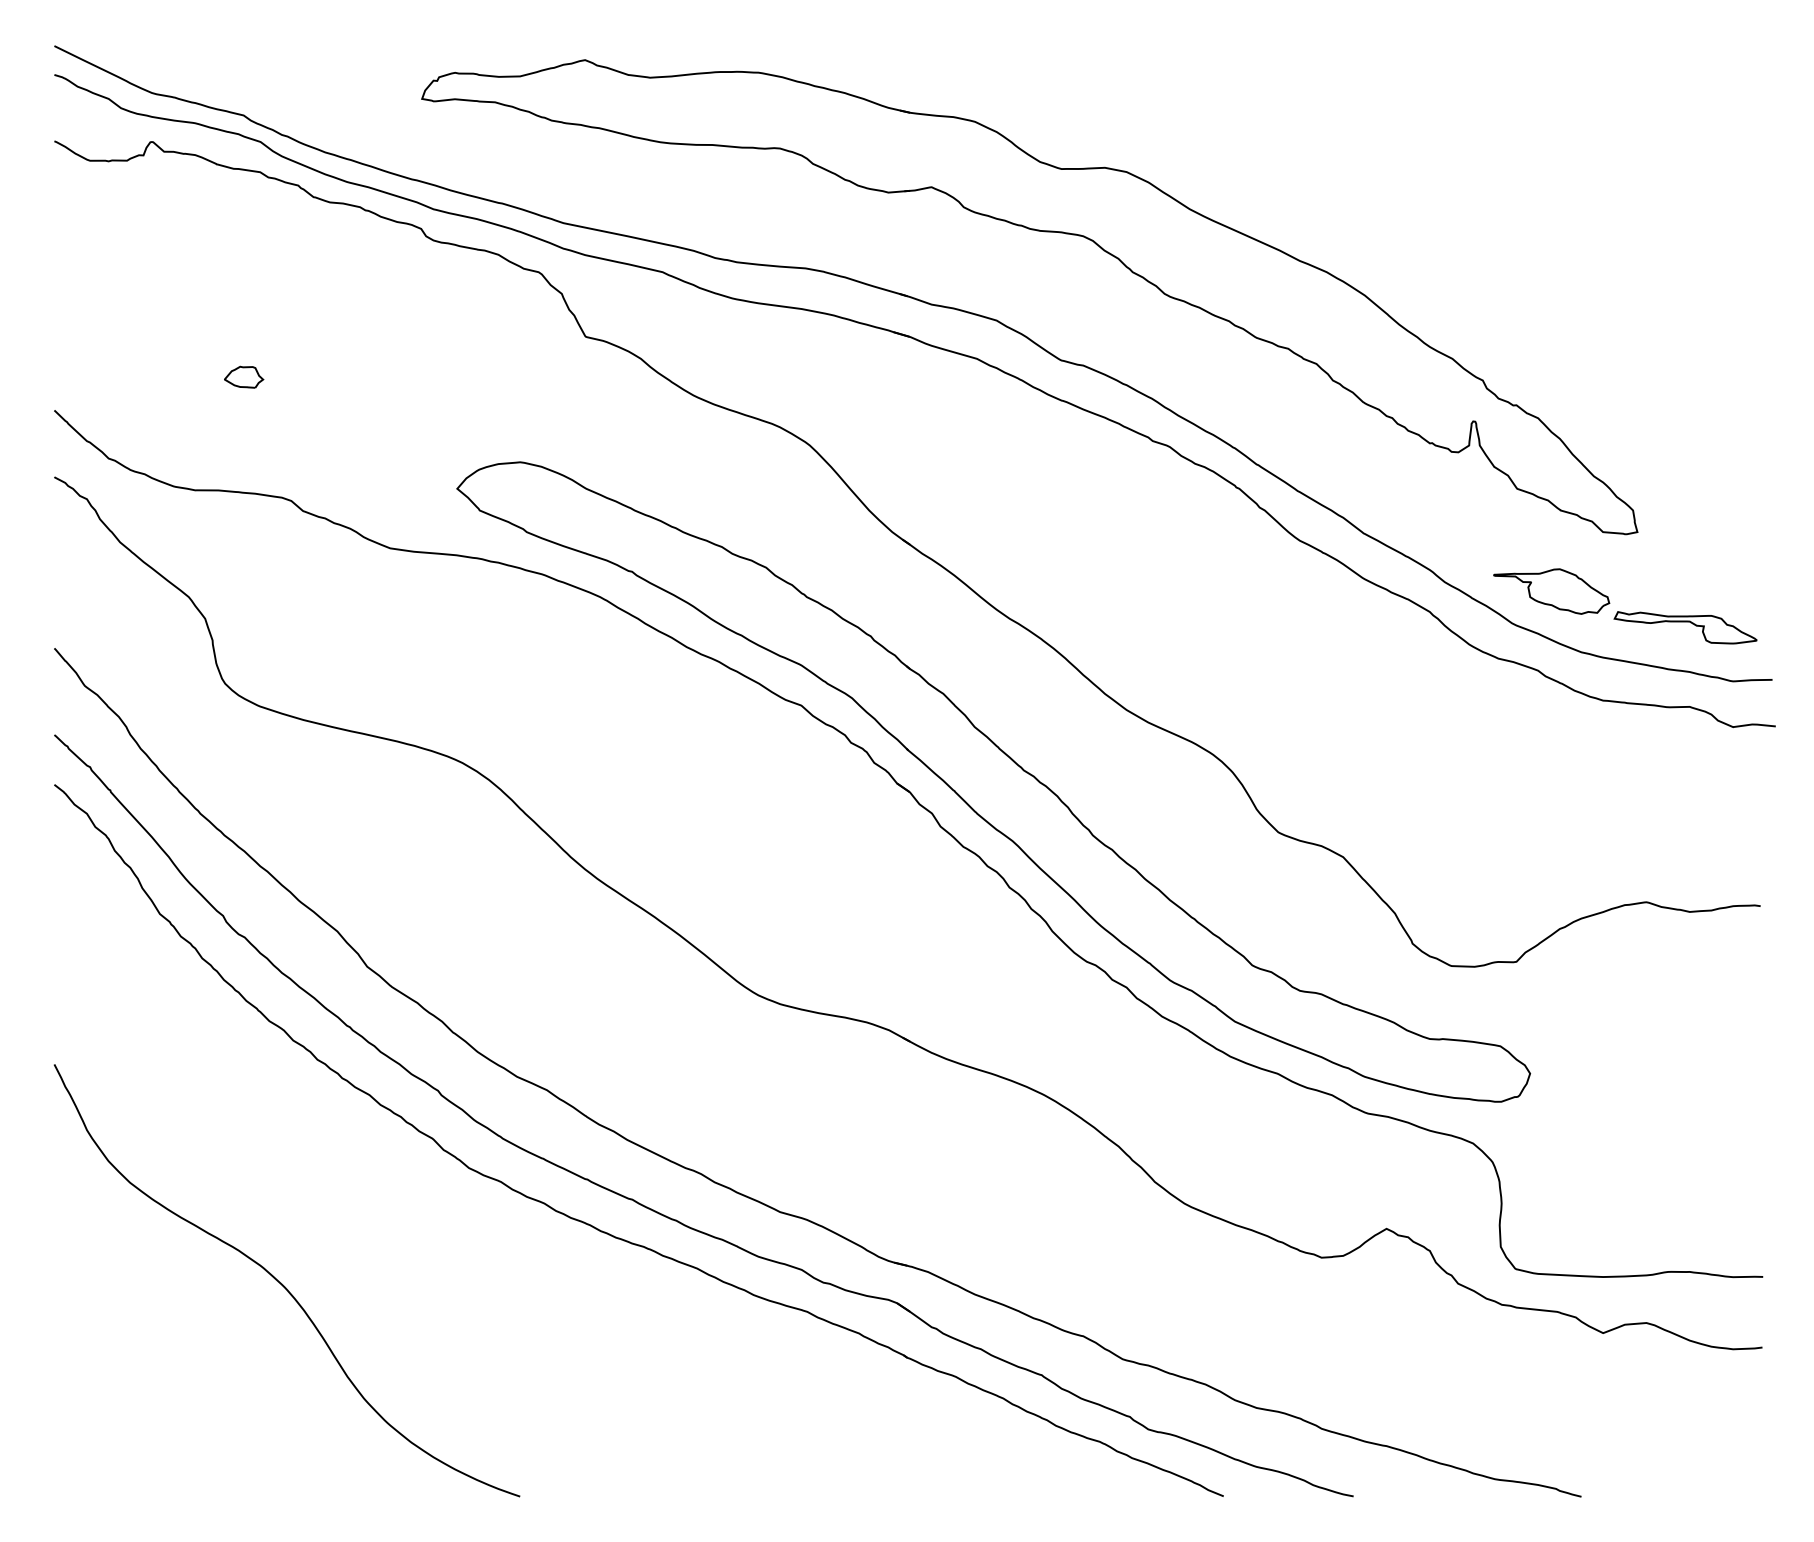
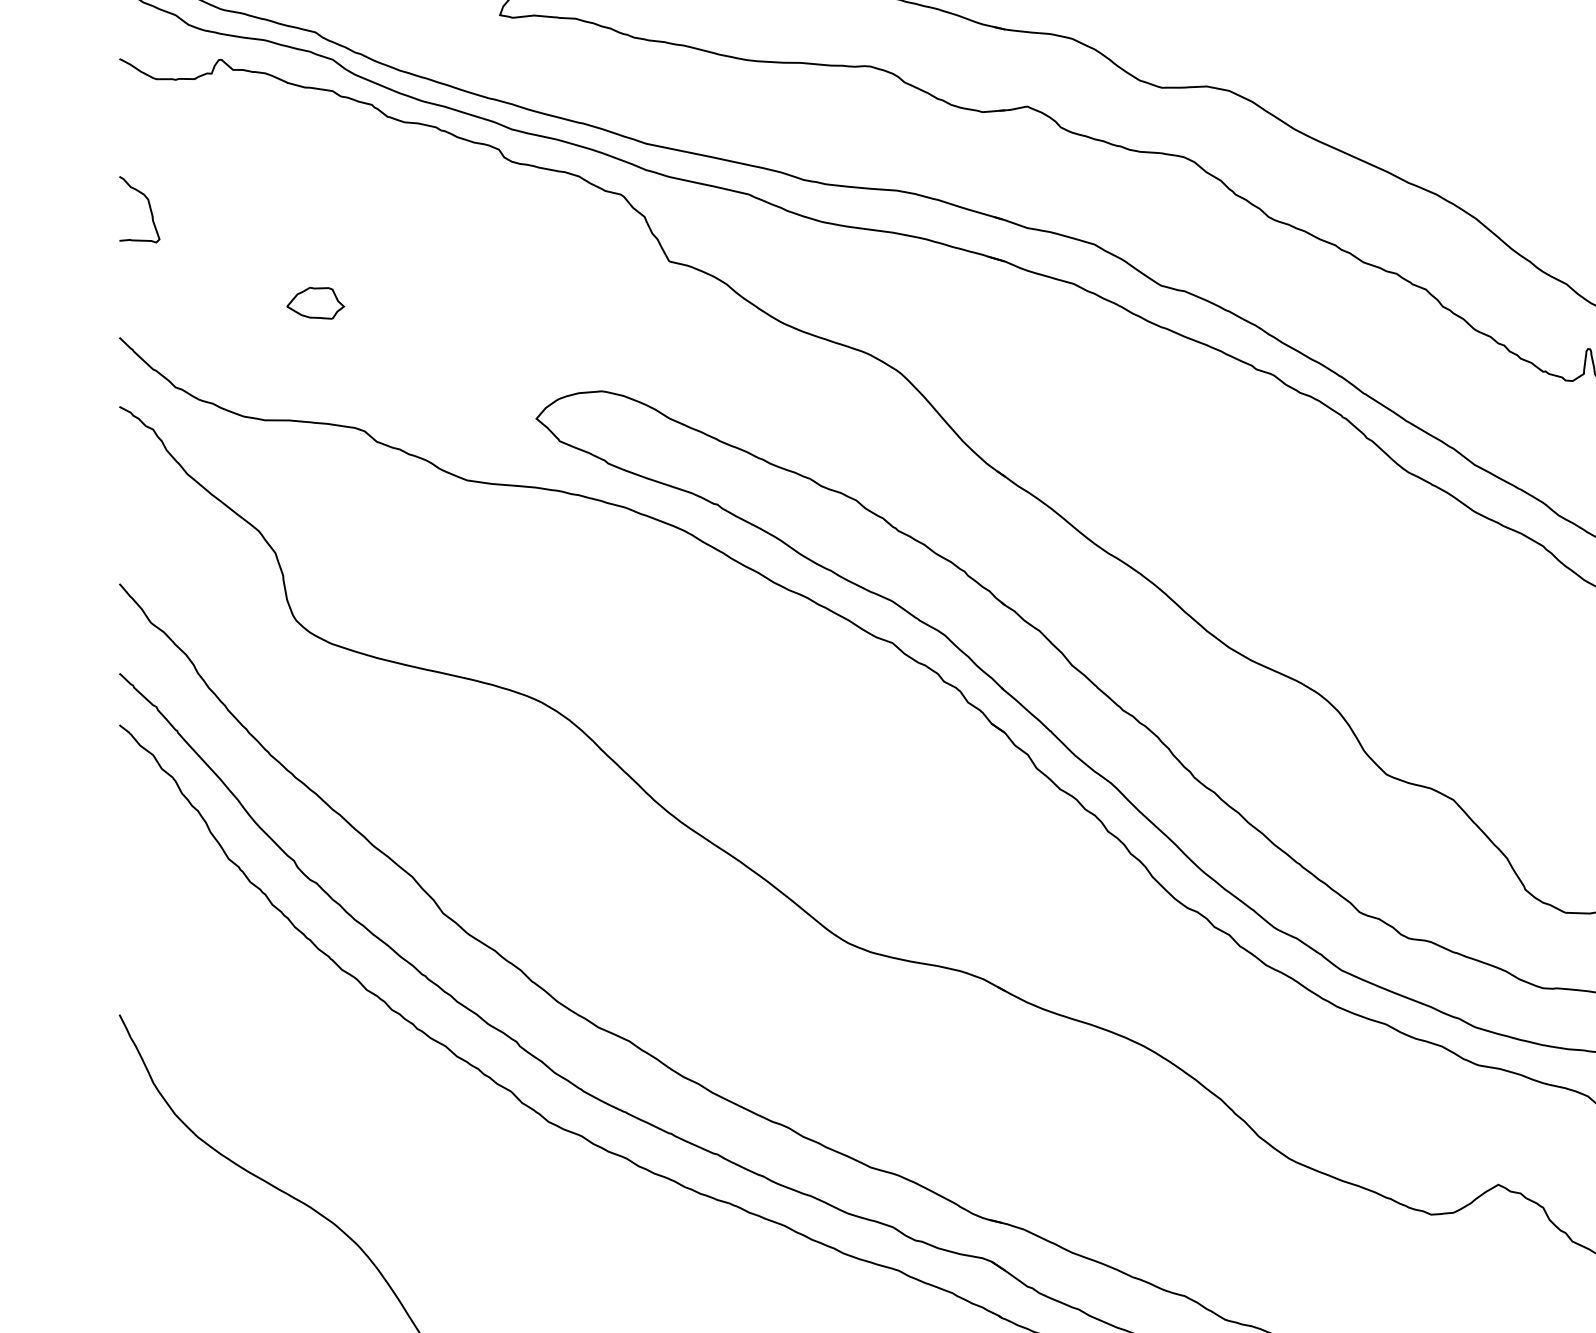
curve: (82, 282) -> (148, 205), added
part: (243, 377) -> (315, 303), size x1.43

